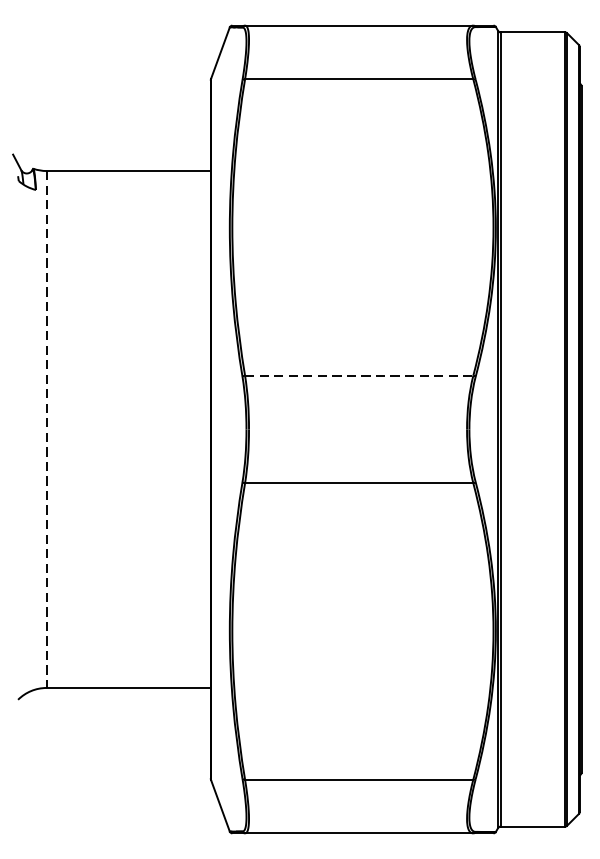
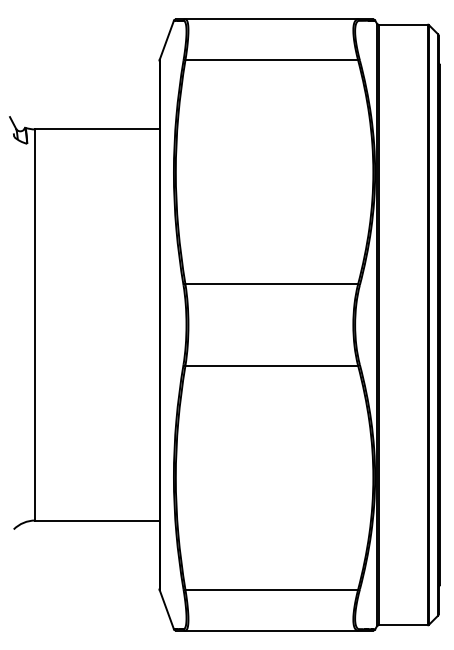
line: (360, 375) -> (272, 284), dashed -> solid
line: (46, 430) -> (35, 325), dashed -> solid

